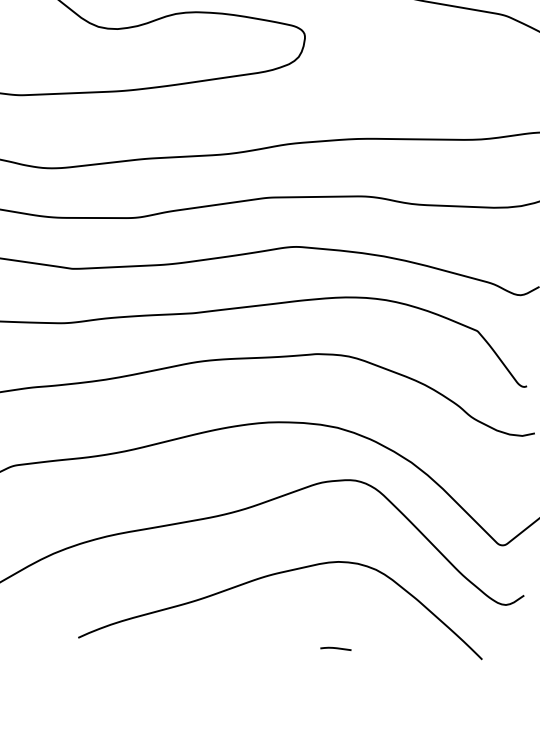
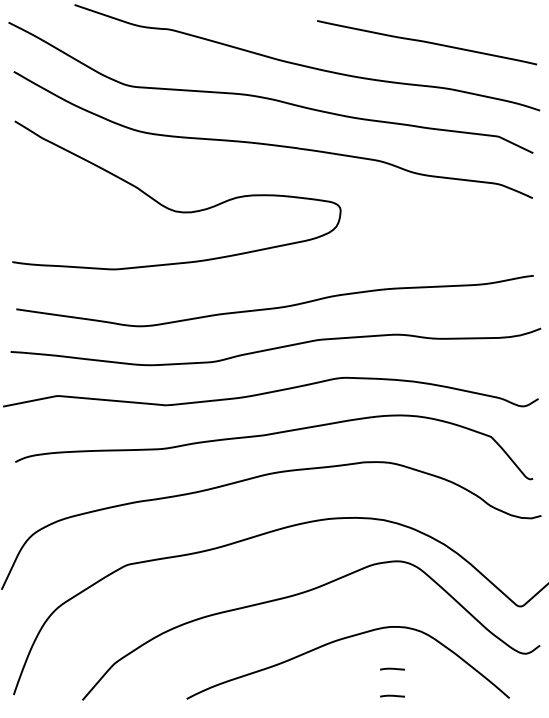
line: (337, 614) -> (392, 668), added

